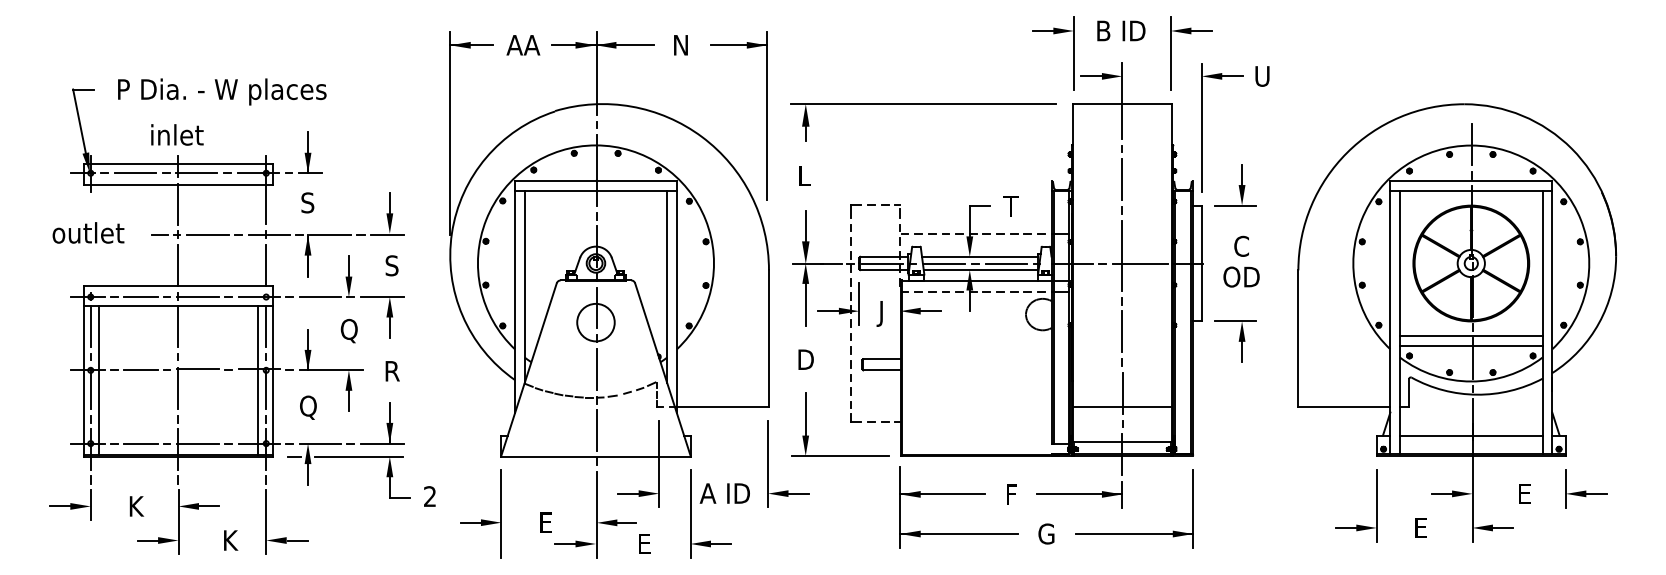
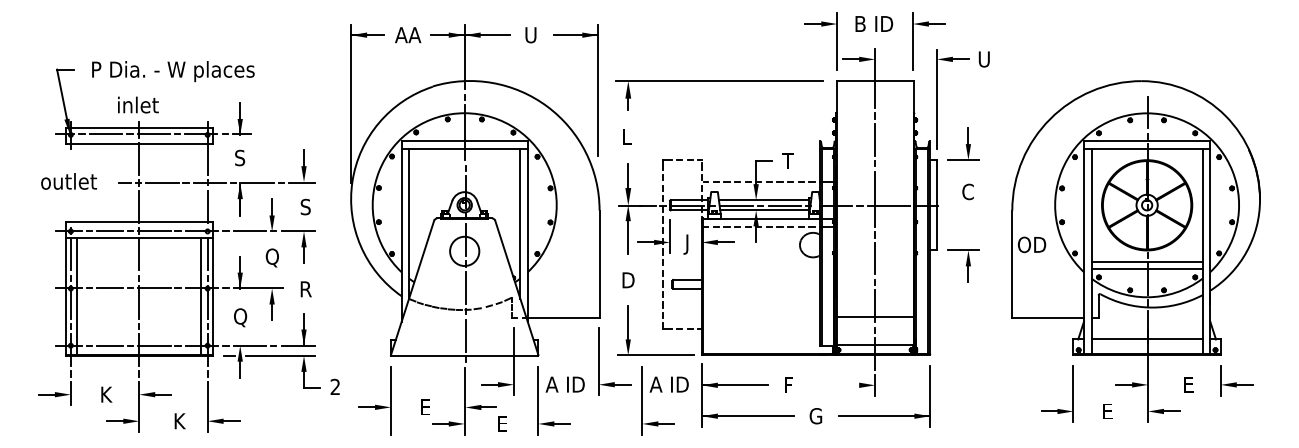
text: (680, 45) -> (530, 35), N -> U
text: (1242, 276) -> (1032, 244), moved
line: (1079, 494) -> (841, 385), removed
part: (849, 503) -> (662, 392), added

